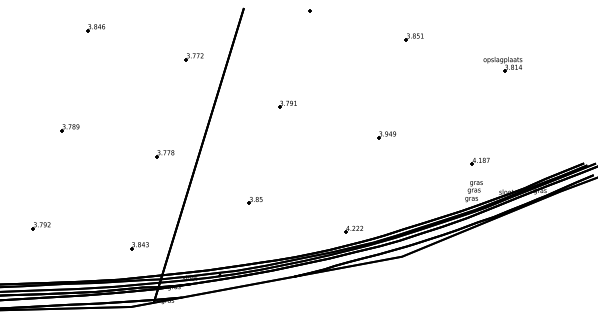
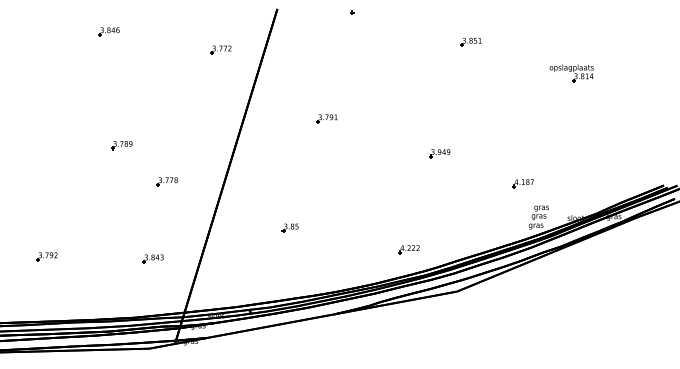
part: (193, 57) -> (220, 50), moved
part: (69, 128) -> (121, 145), moved
part: (164, 154) -> (166, 182), moved
part: (479, 161) -> (522, 183), moved
part: (353, 229) -> (408, 249), moved
part: (139, 246) -> (153, 259), moved

